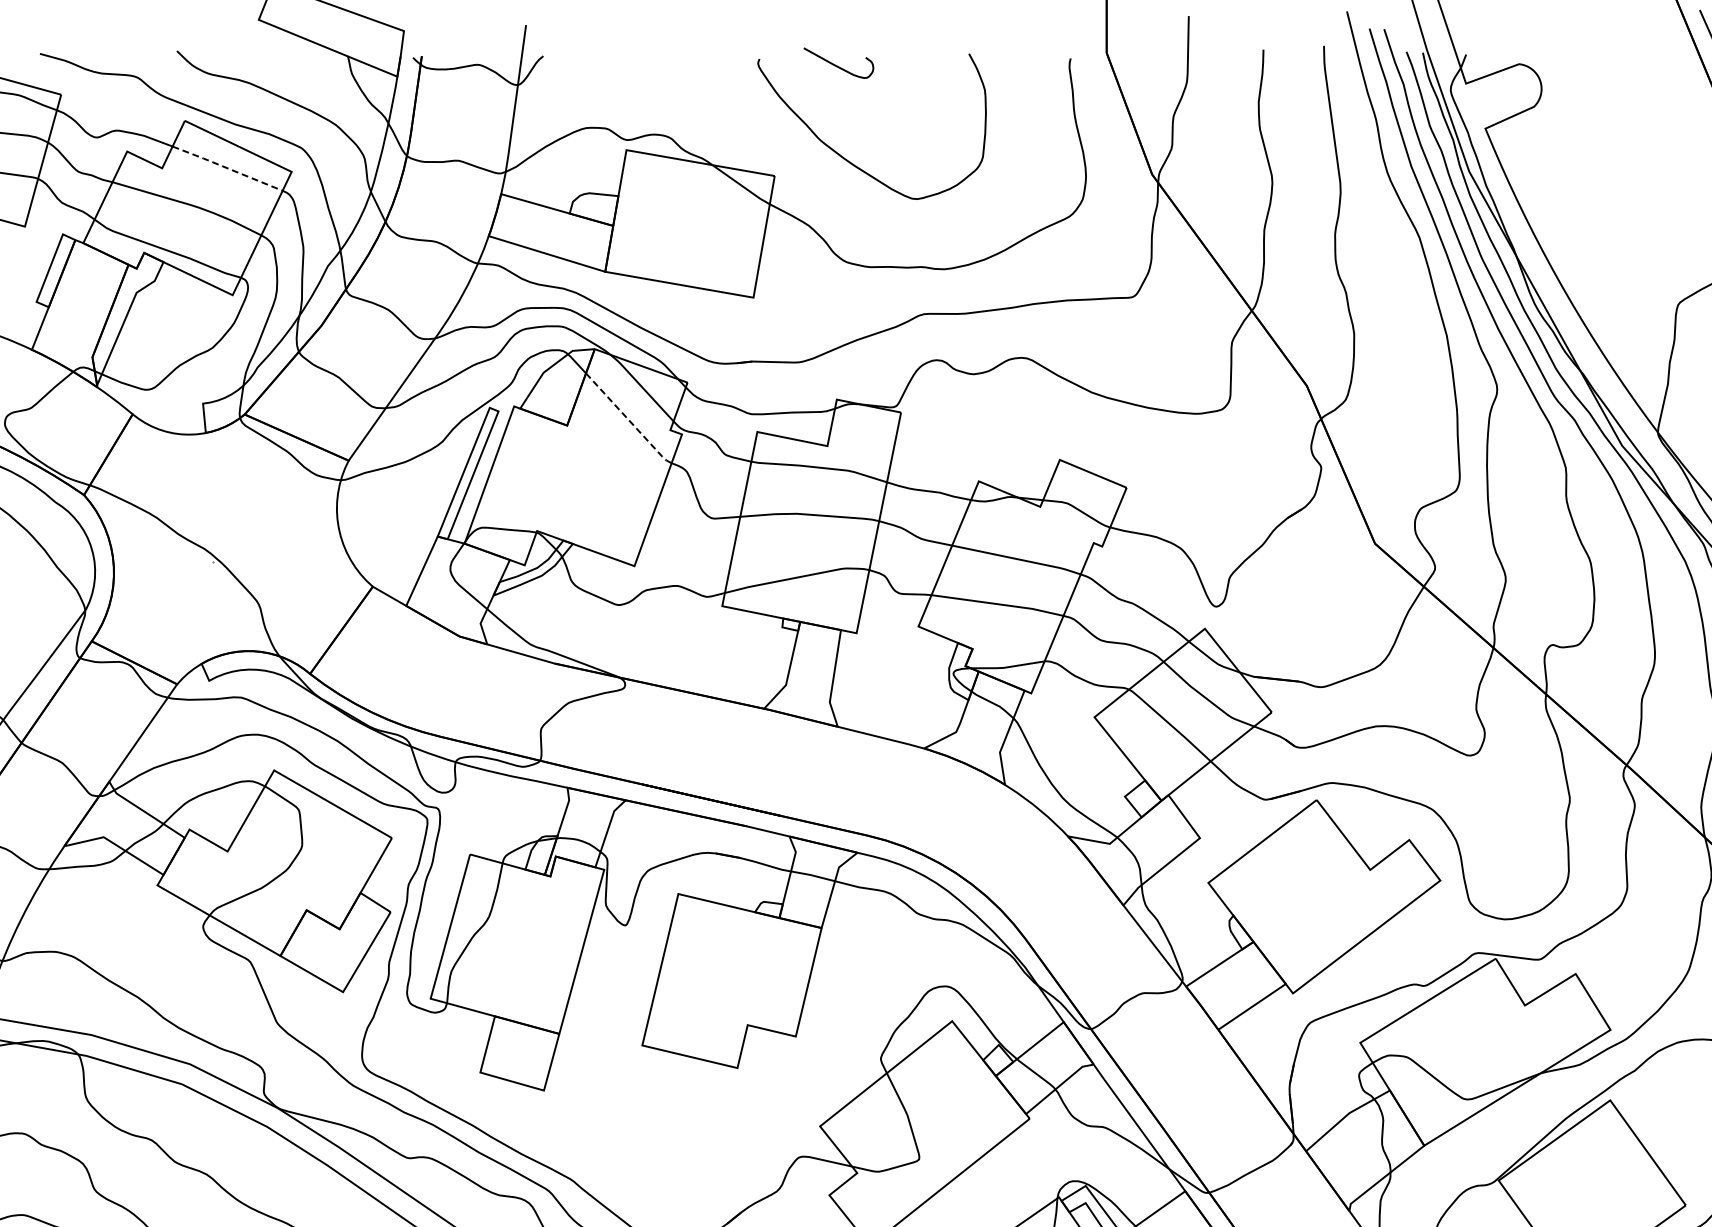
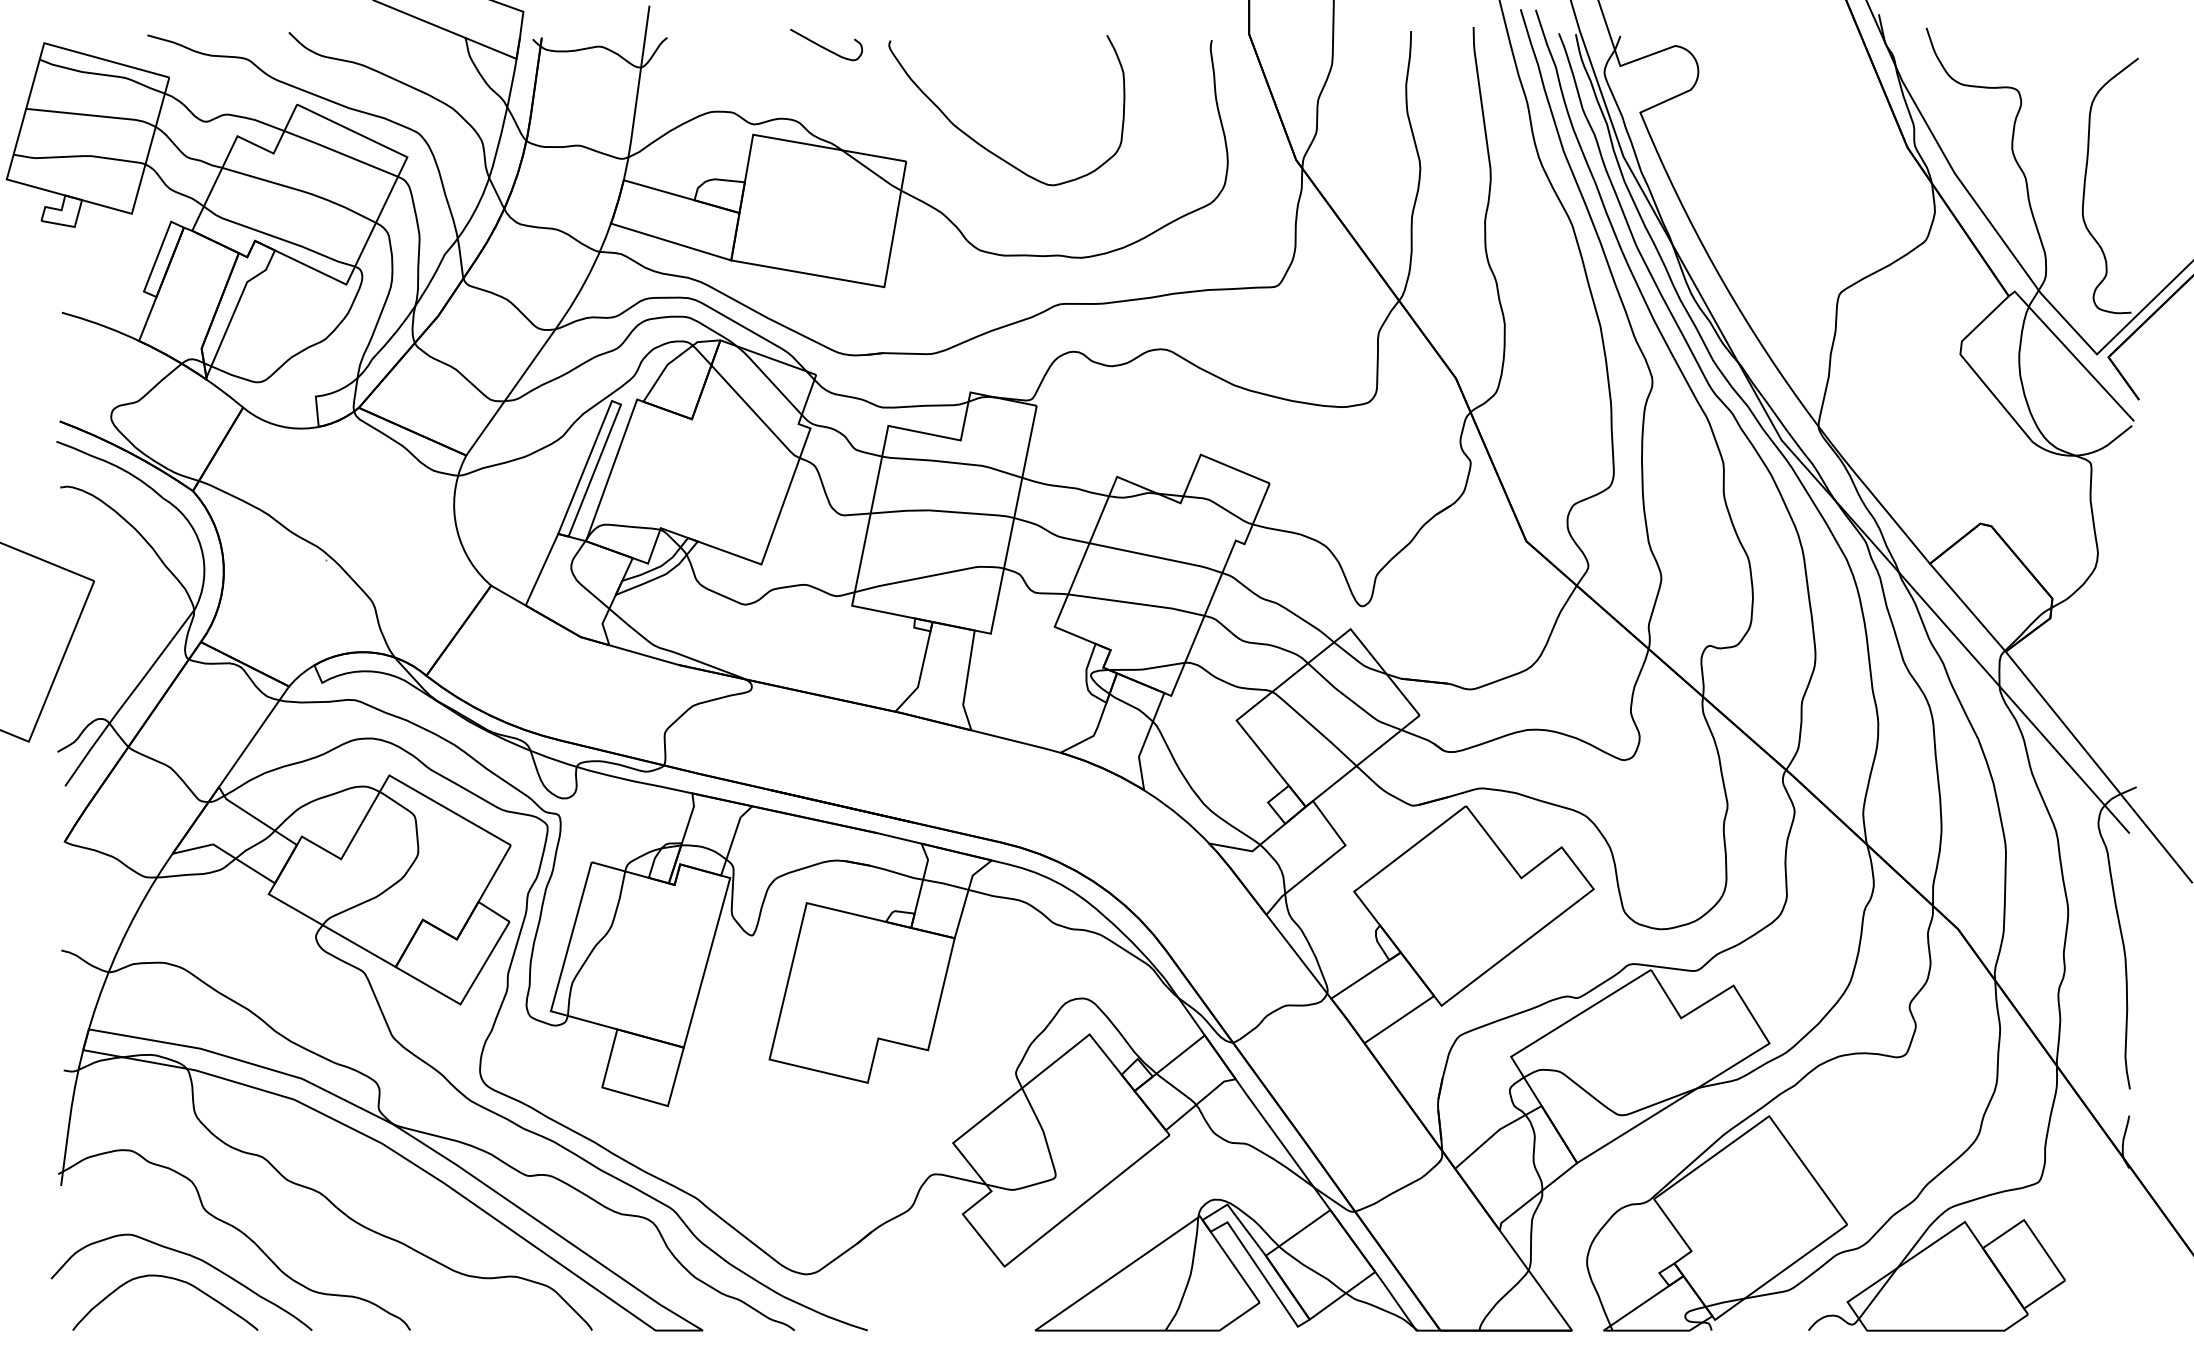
curve: (837, 65) -> (825, 47), moved
line: (226, 168) -> (340, 153), dashed -> solid
line: (628, 420) -> (755, 413), dashed -> solid

